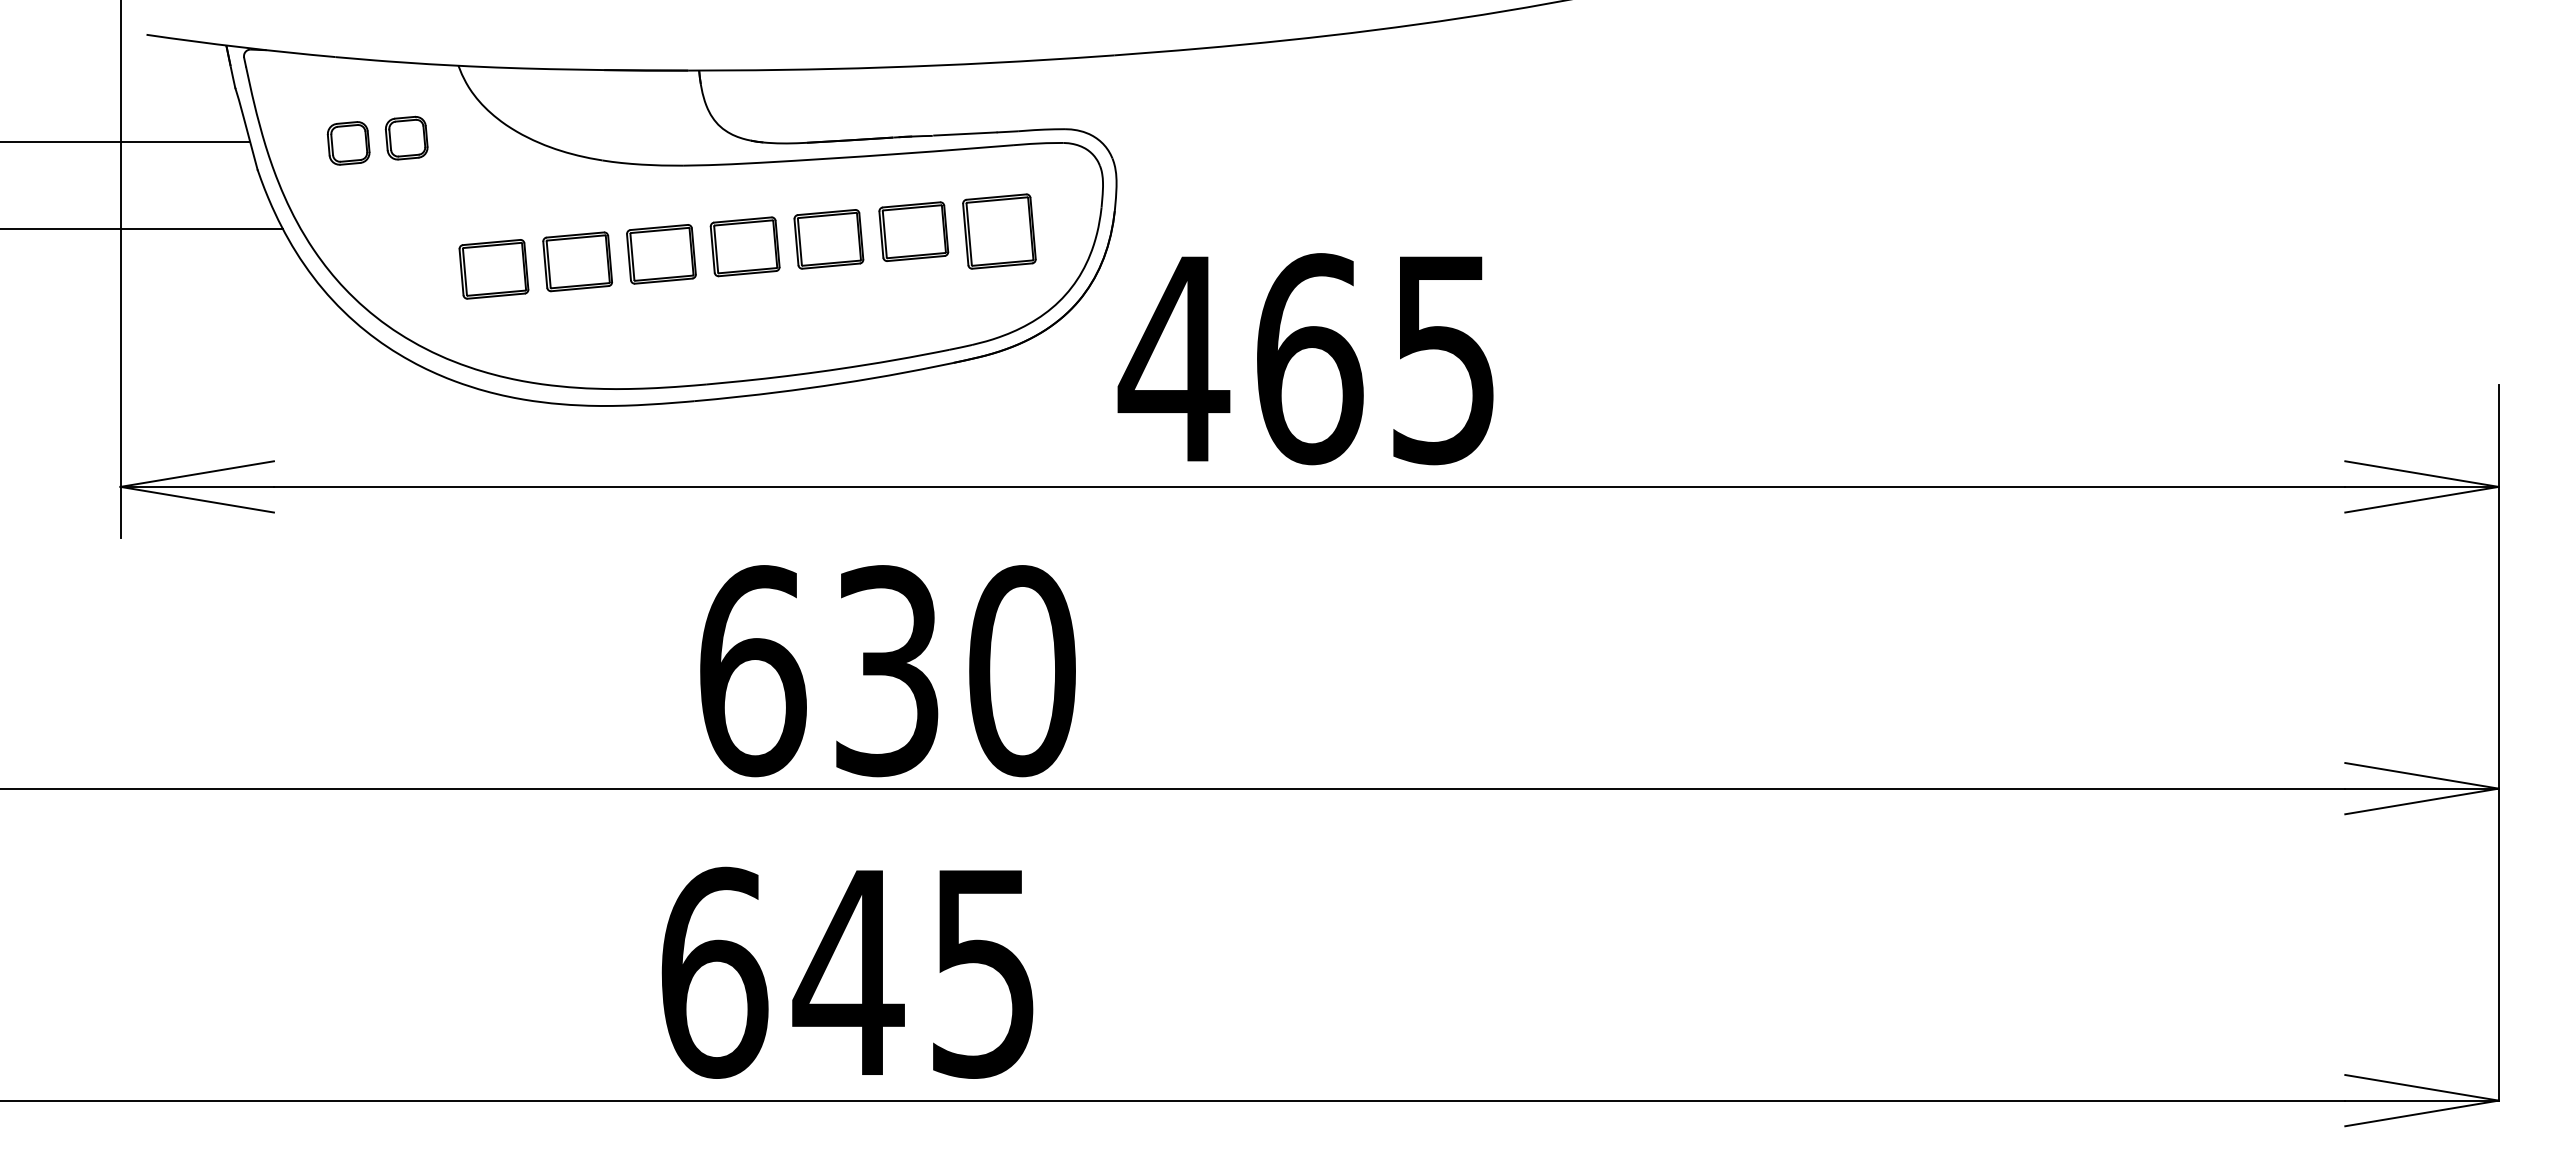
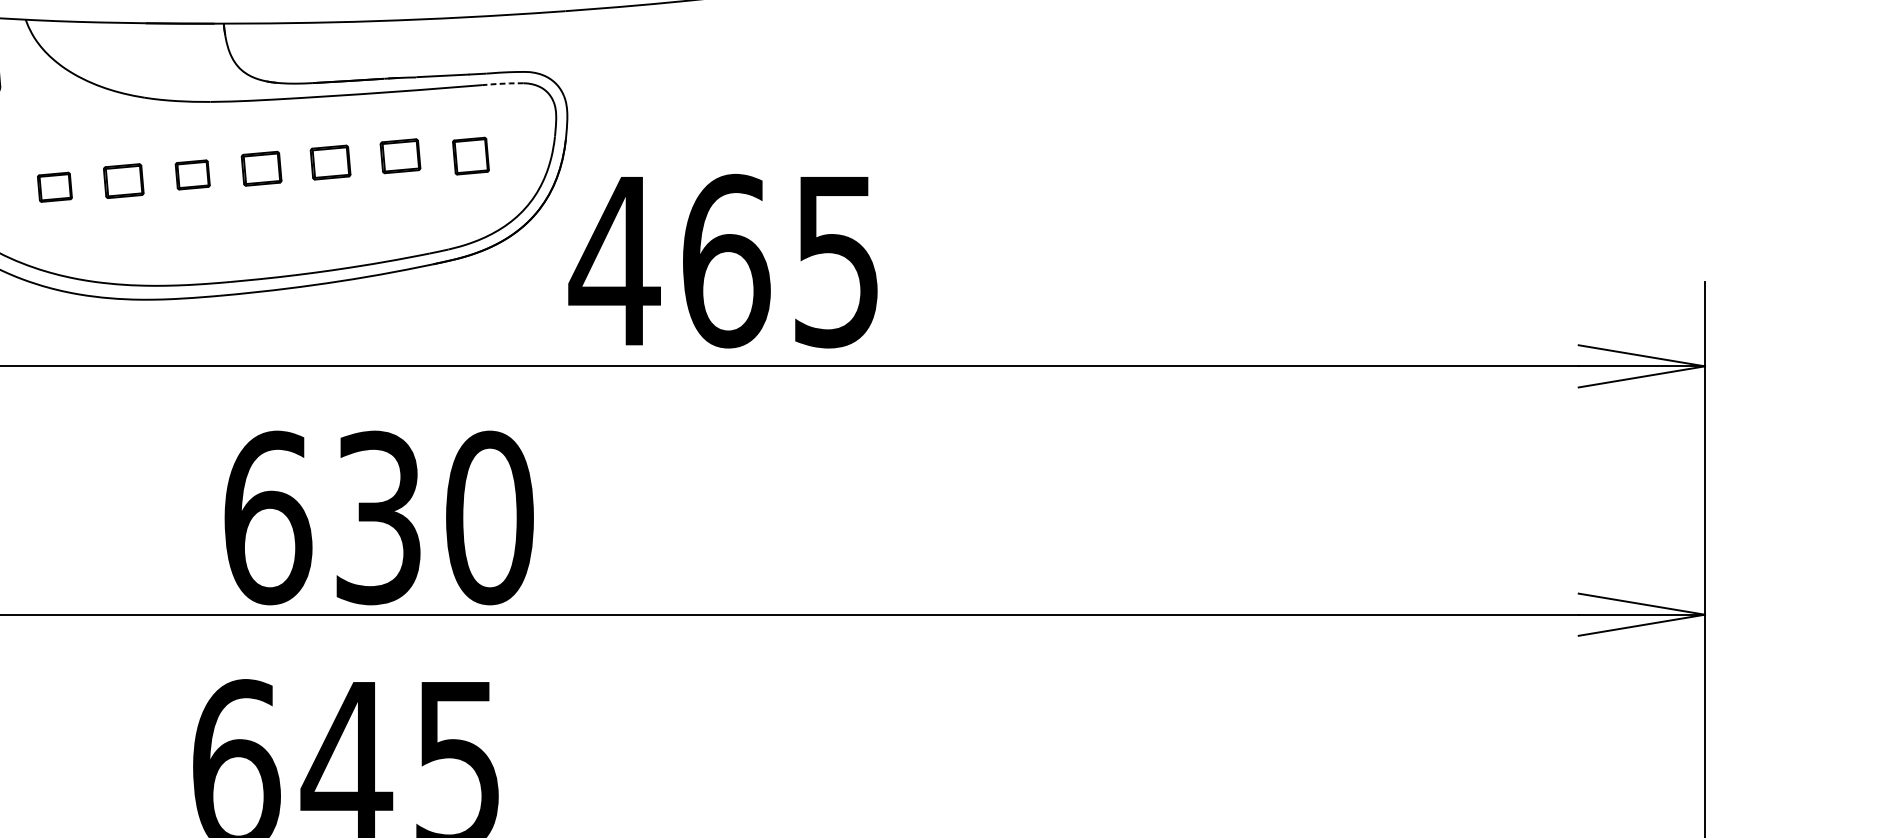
line: (1037, 143) -> (502, 83), solid -> dashed
part: (913, 231) -> (400, 156), size x0.7
part: (999, 231) -> (471, 156), size x0.6
part: (828, 239) -> (330, 162), size x0.7
part: (744, 246) -> (261, 168), size x0.7
part: (661, 254) -> (192, 175), size x0.6
part: (577, 261) -> (123, 180), size x0.7
part: (493, 269) -> (54, 187), size x0.6

